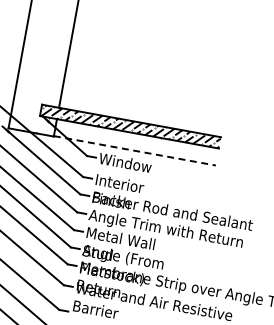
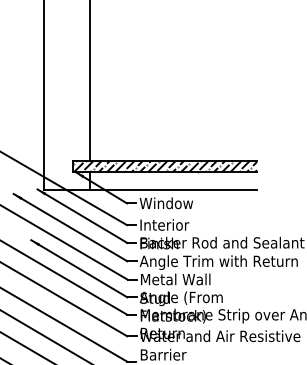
line: (135, 150) -> (174, 189), dashed -> solid

